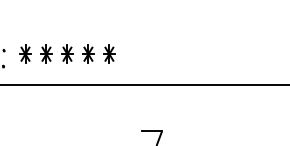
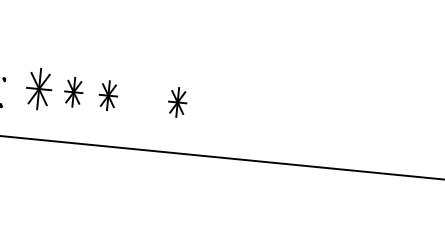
part: (25, 53) -> (39, 87), size x1.4
part: (88, 53) -> (143, 97), removed

